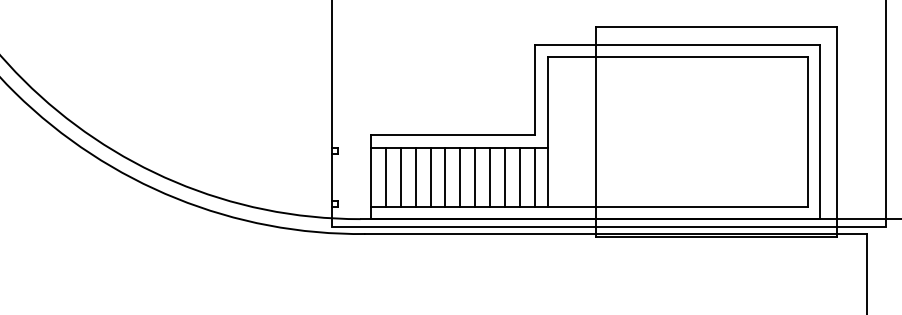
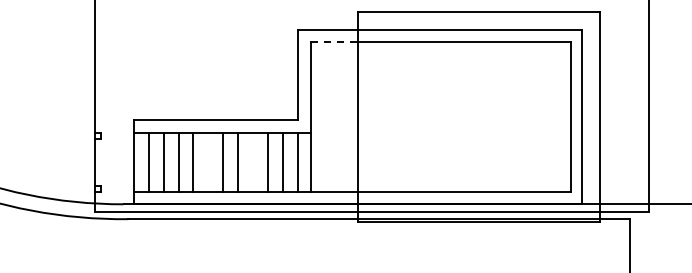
line: (571, 57) -> (334, 42), solid -> dashed
line: (445, 177) -> (208, 162), removed
line: (490, 177) -> (253, 162), removed

